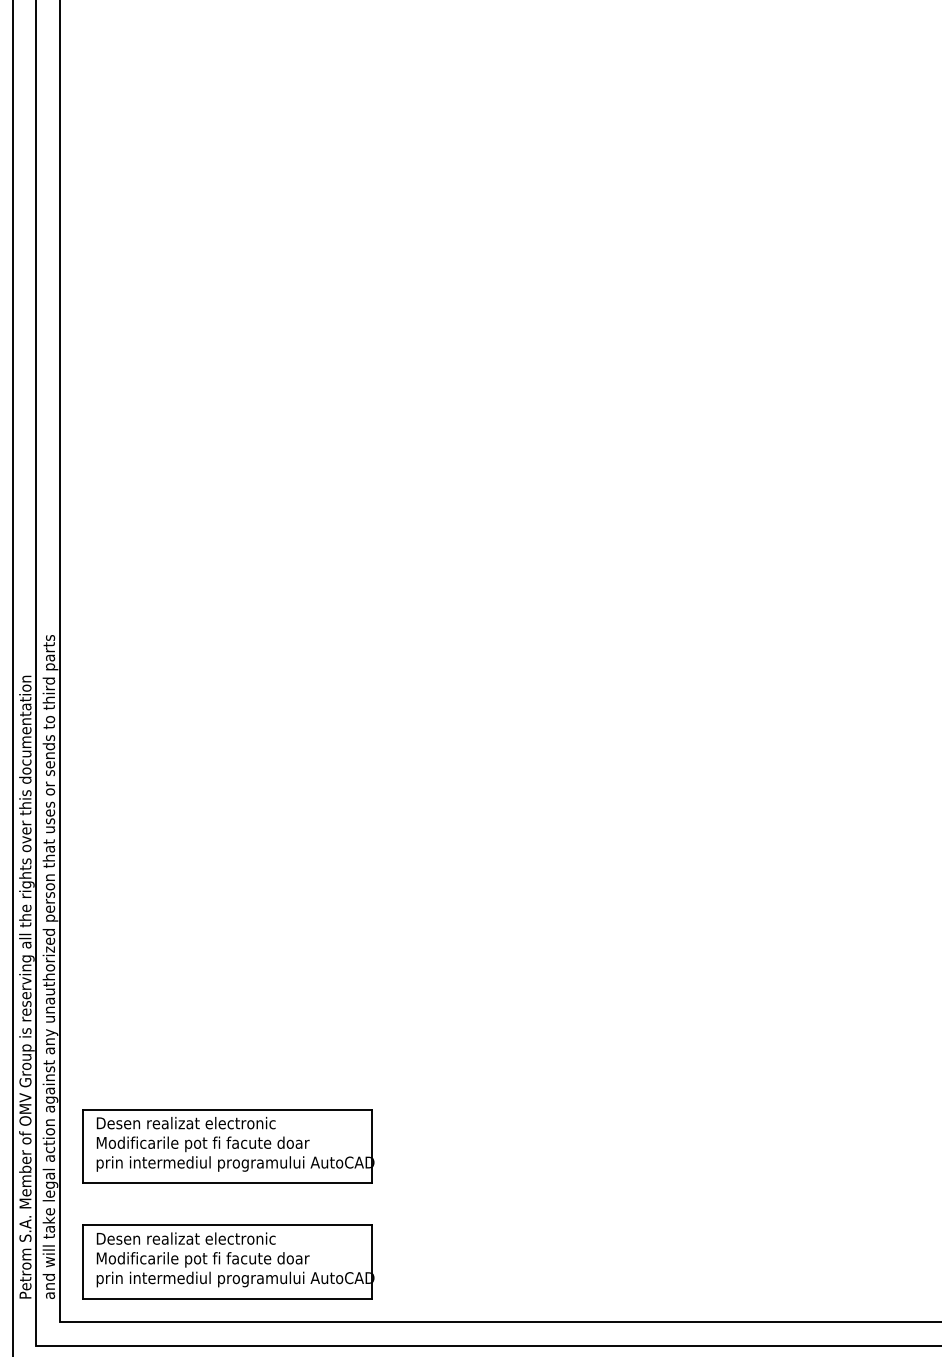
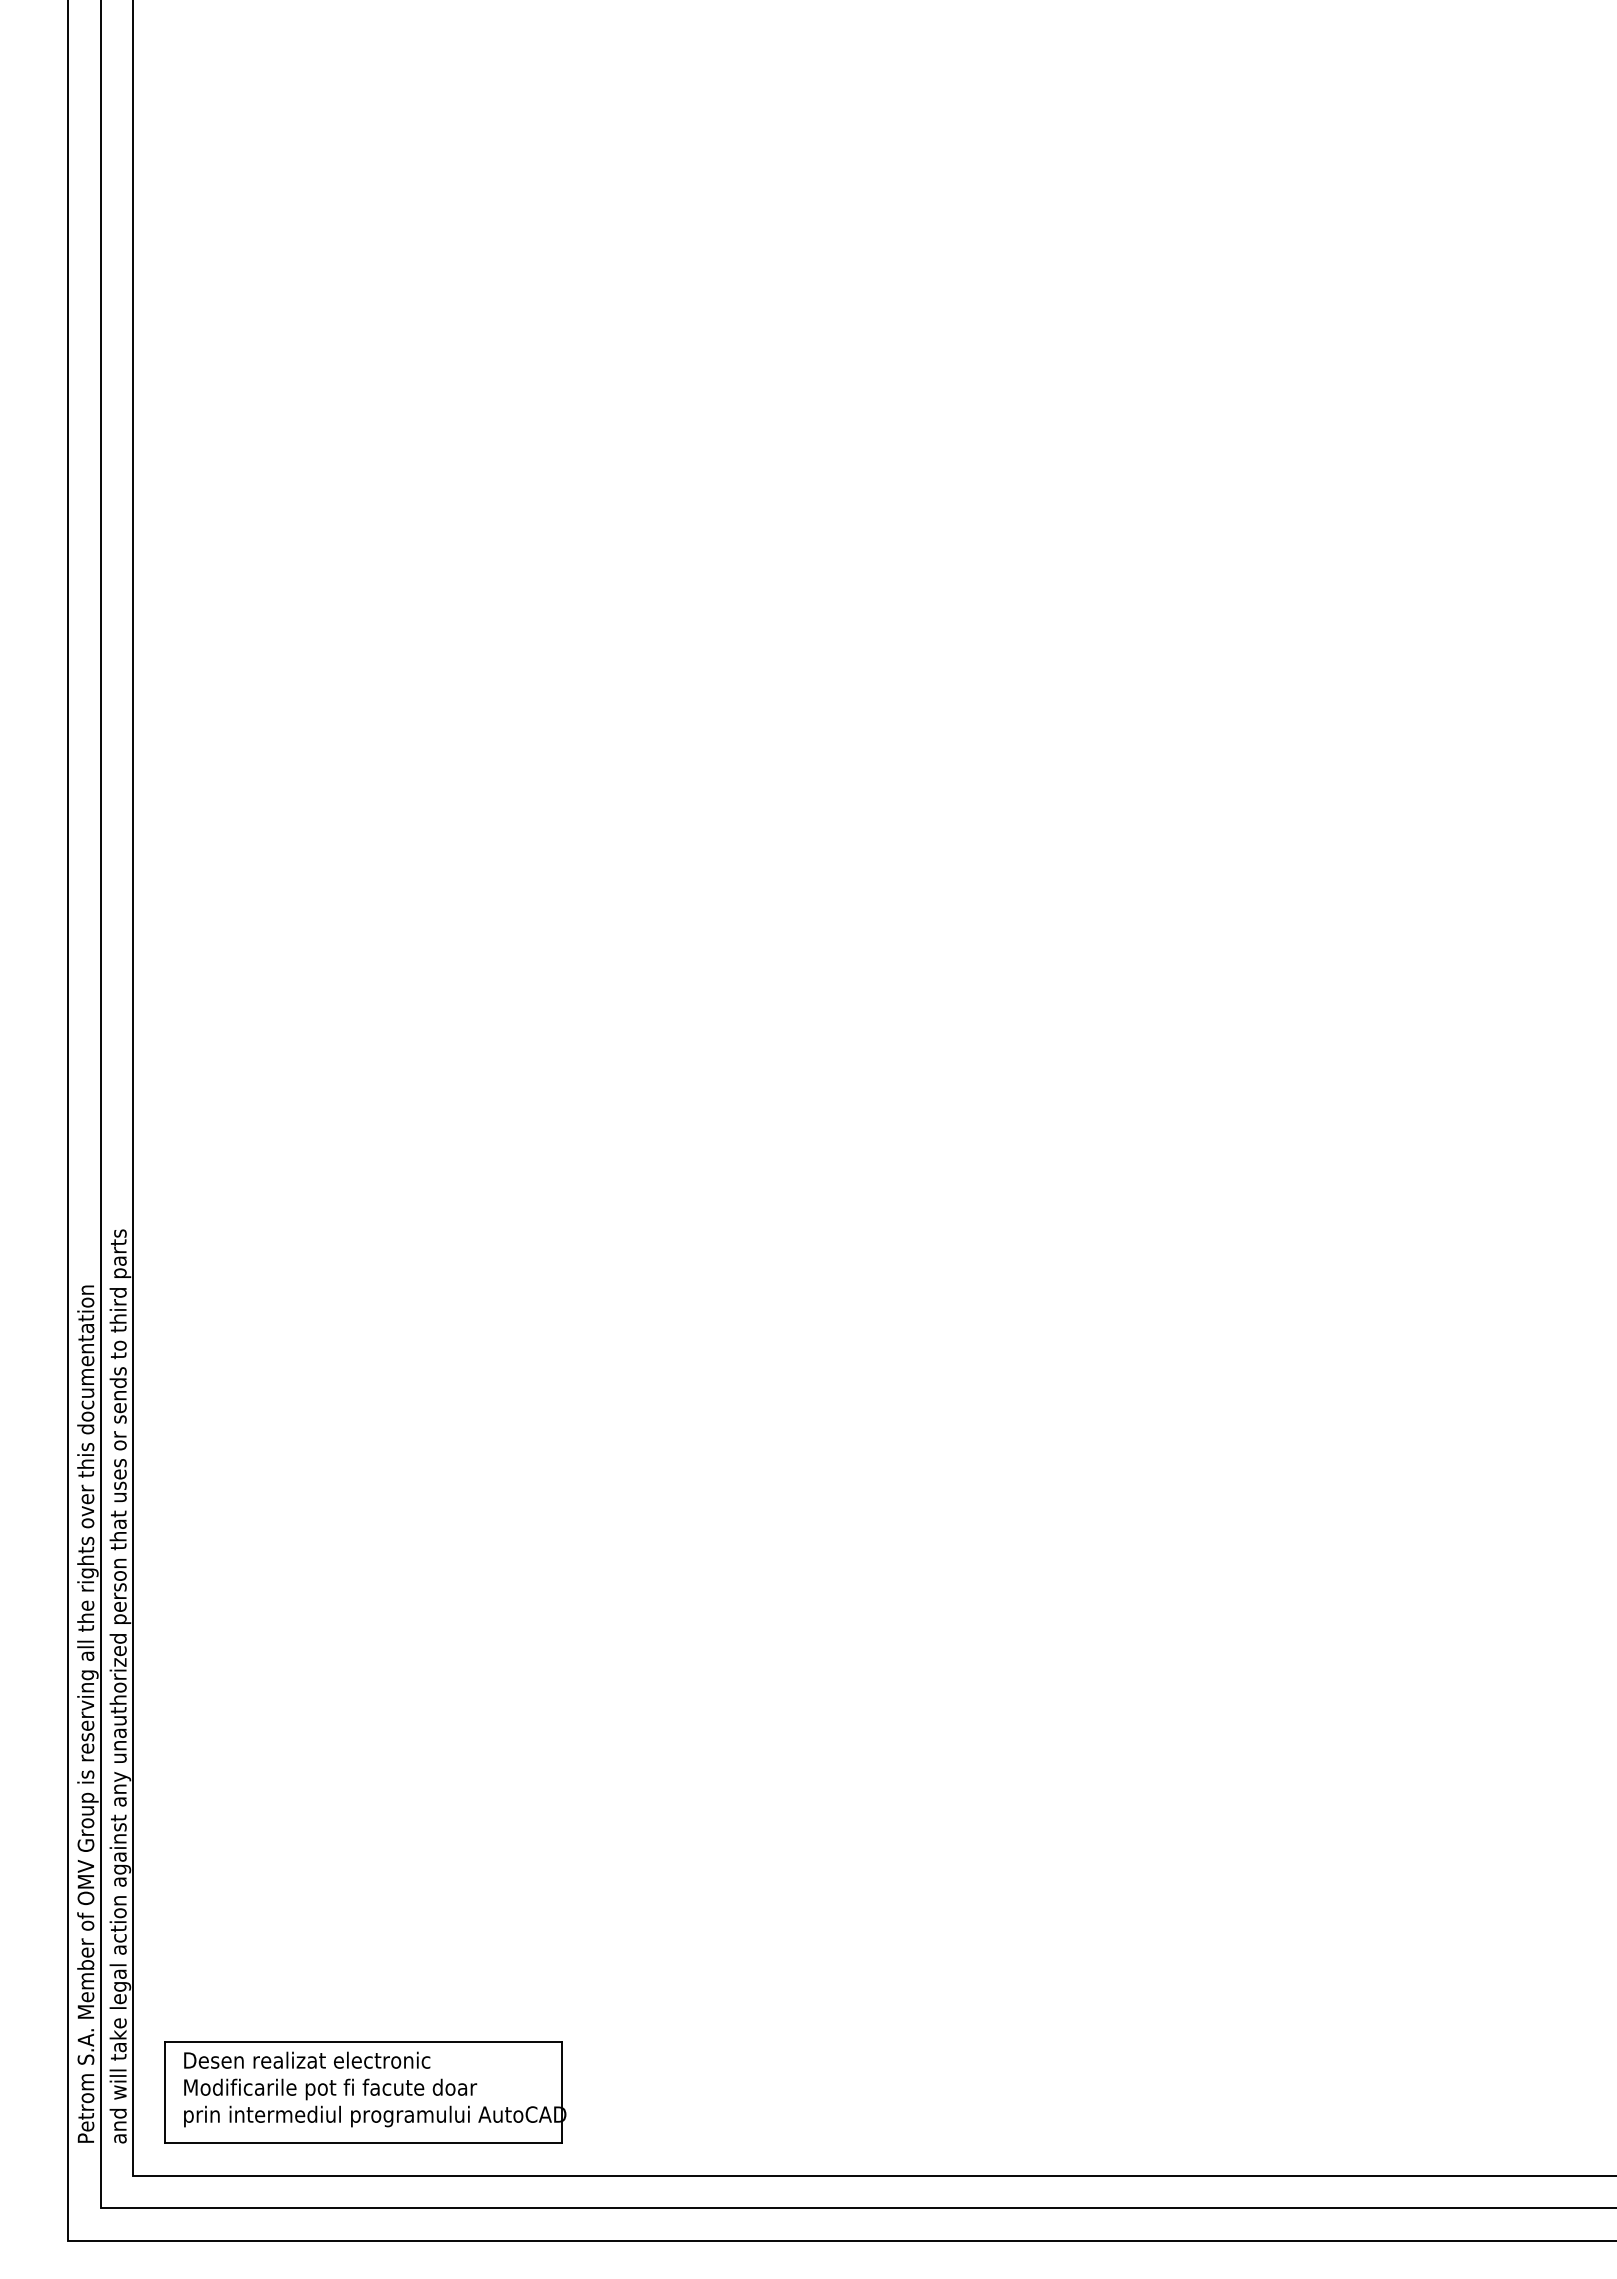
part: (228, 1146) -> (365, 1933), removed

